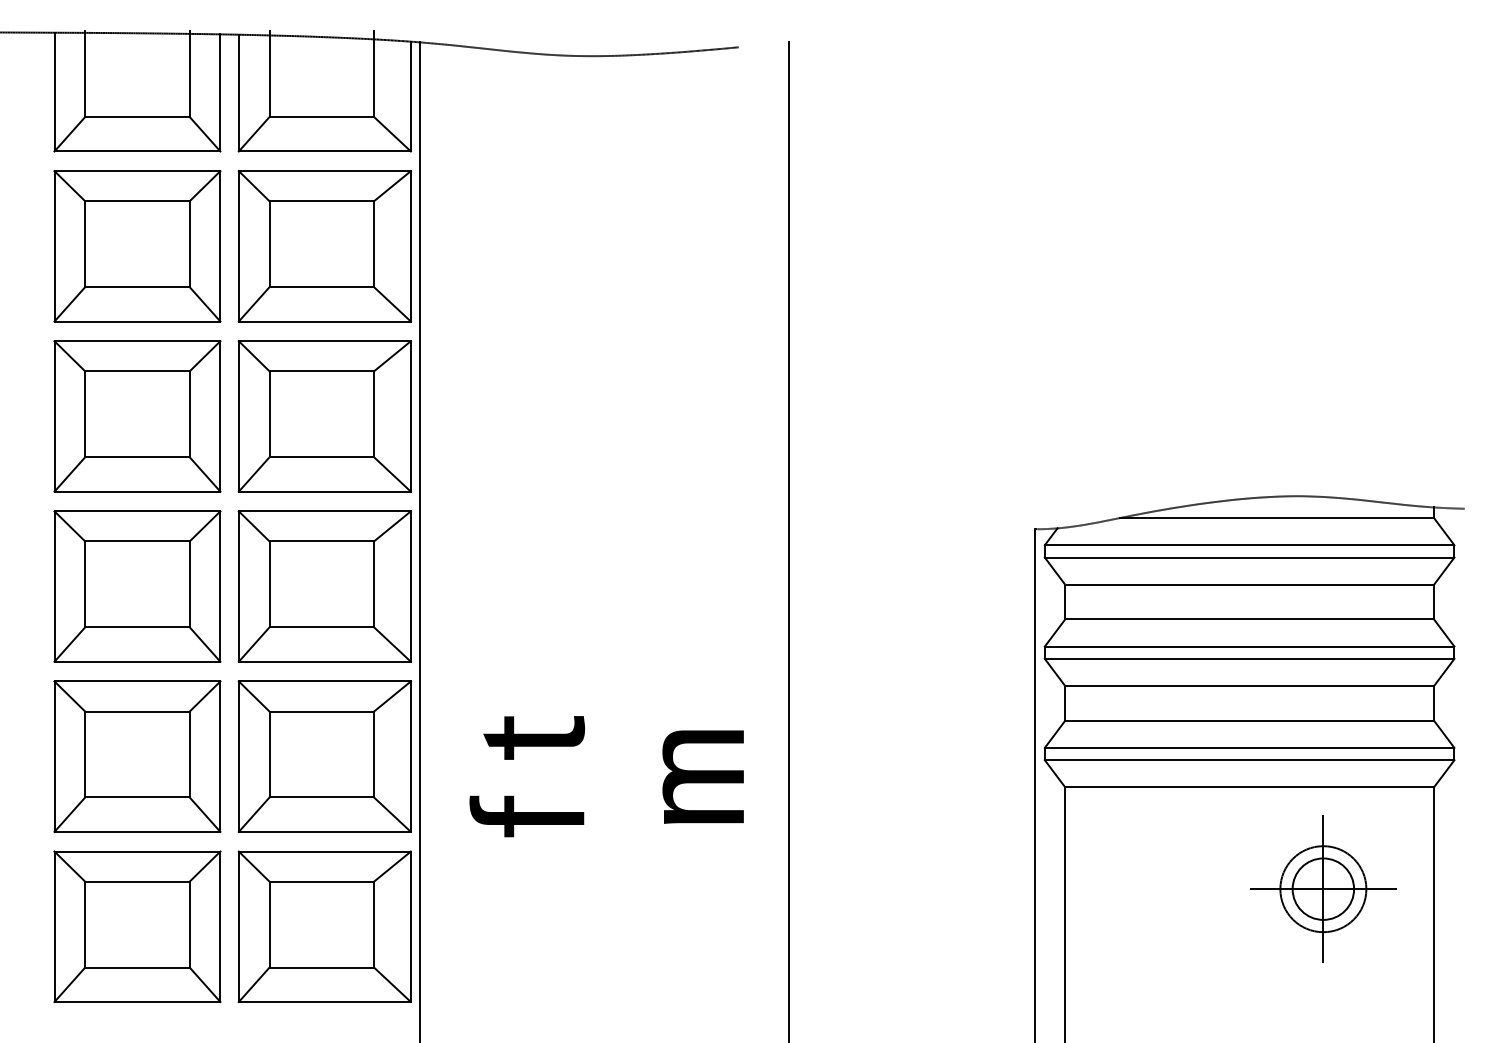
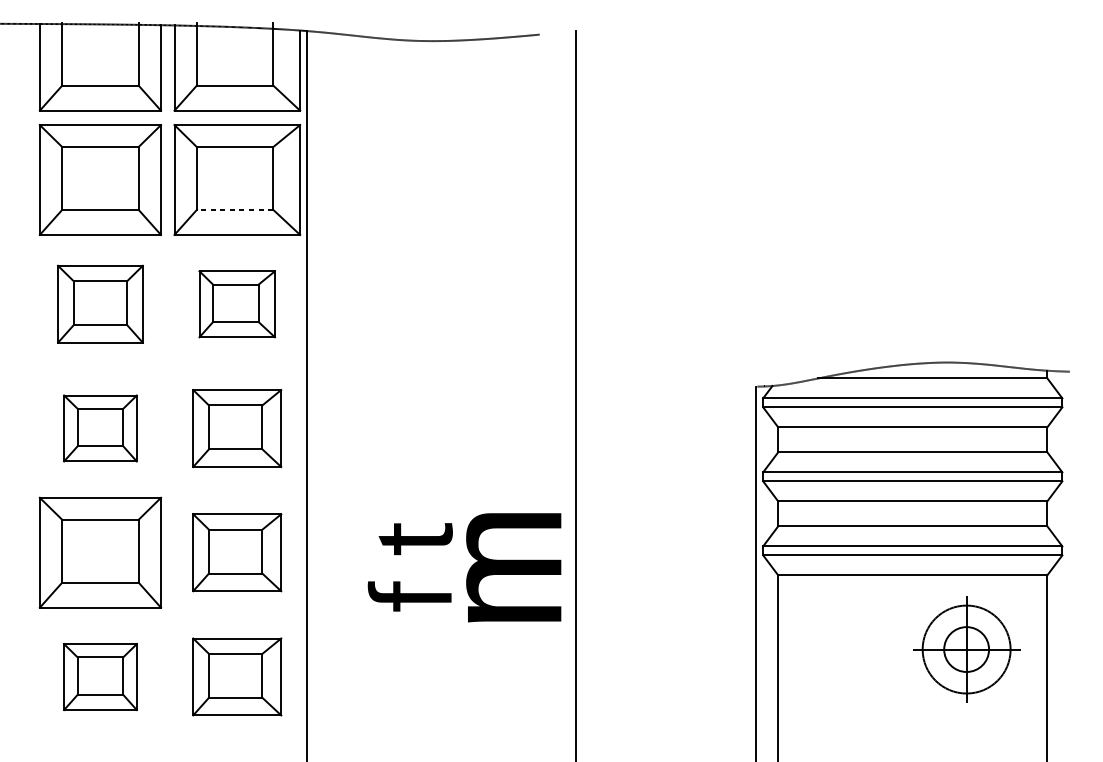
line: (321, 287) -> (234, 210), solid -> dashed
part: (137, 416) -> (100, 304), size x0.7
part: (324, 416) -> (237, 304), size x0.6
part: (137, 586) -> (100, 428), size x0.6
part: (324, 586) -> (237, 428), size x0.7
part: (533, 737) -> (415, 538), moved
part: (324, 756) -> (237, 552), size x0.7
part: (702, 776) -> (513, 567), size x1.6
part: (526, 816) -> (409, 596), moved
circle: (1323, 889) -> (966, 649), size x1.4
part: (137, 926) -> (100, 676), size x0.6
part: (324, 926) -> (237, 676), size x0.7

